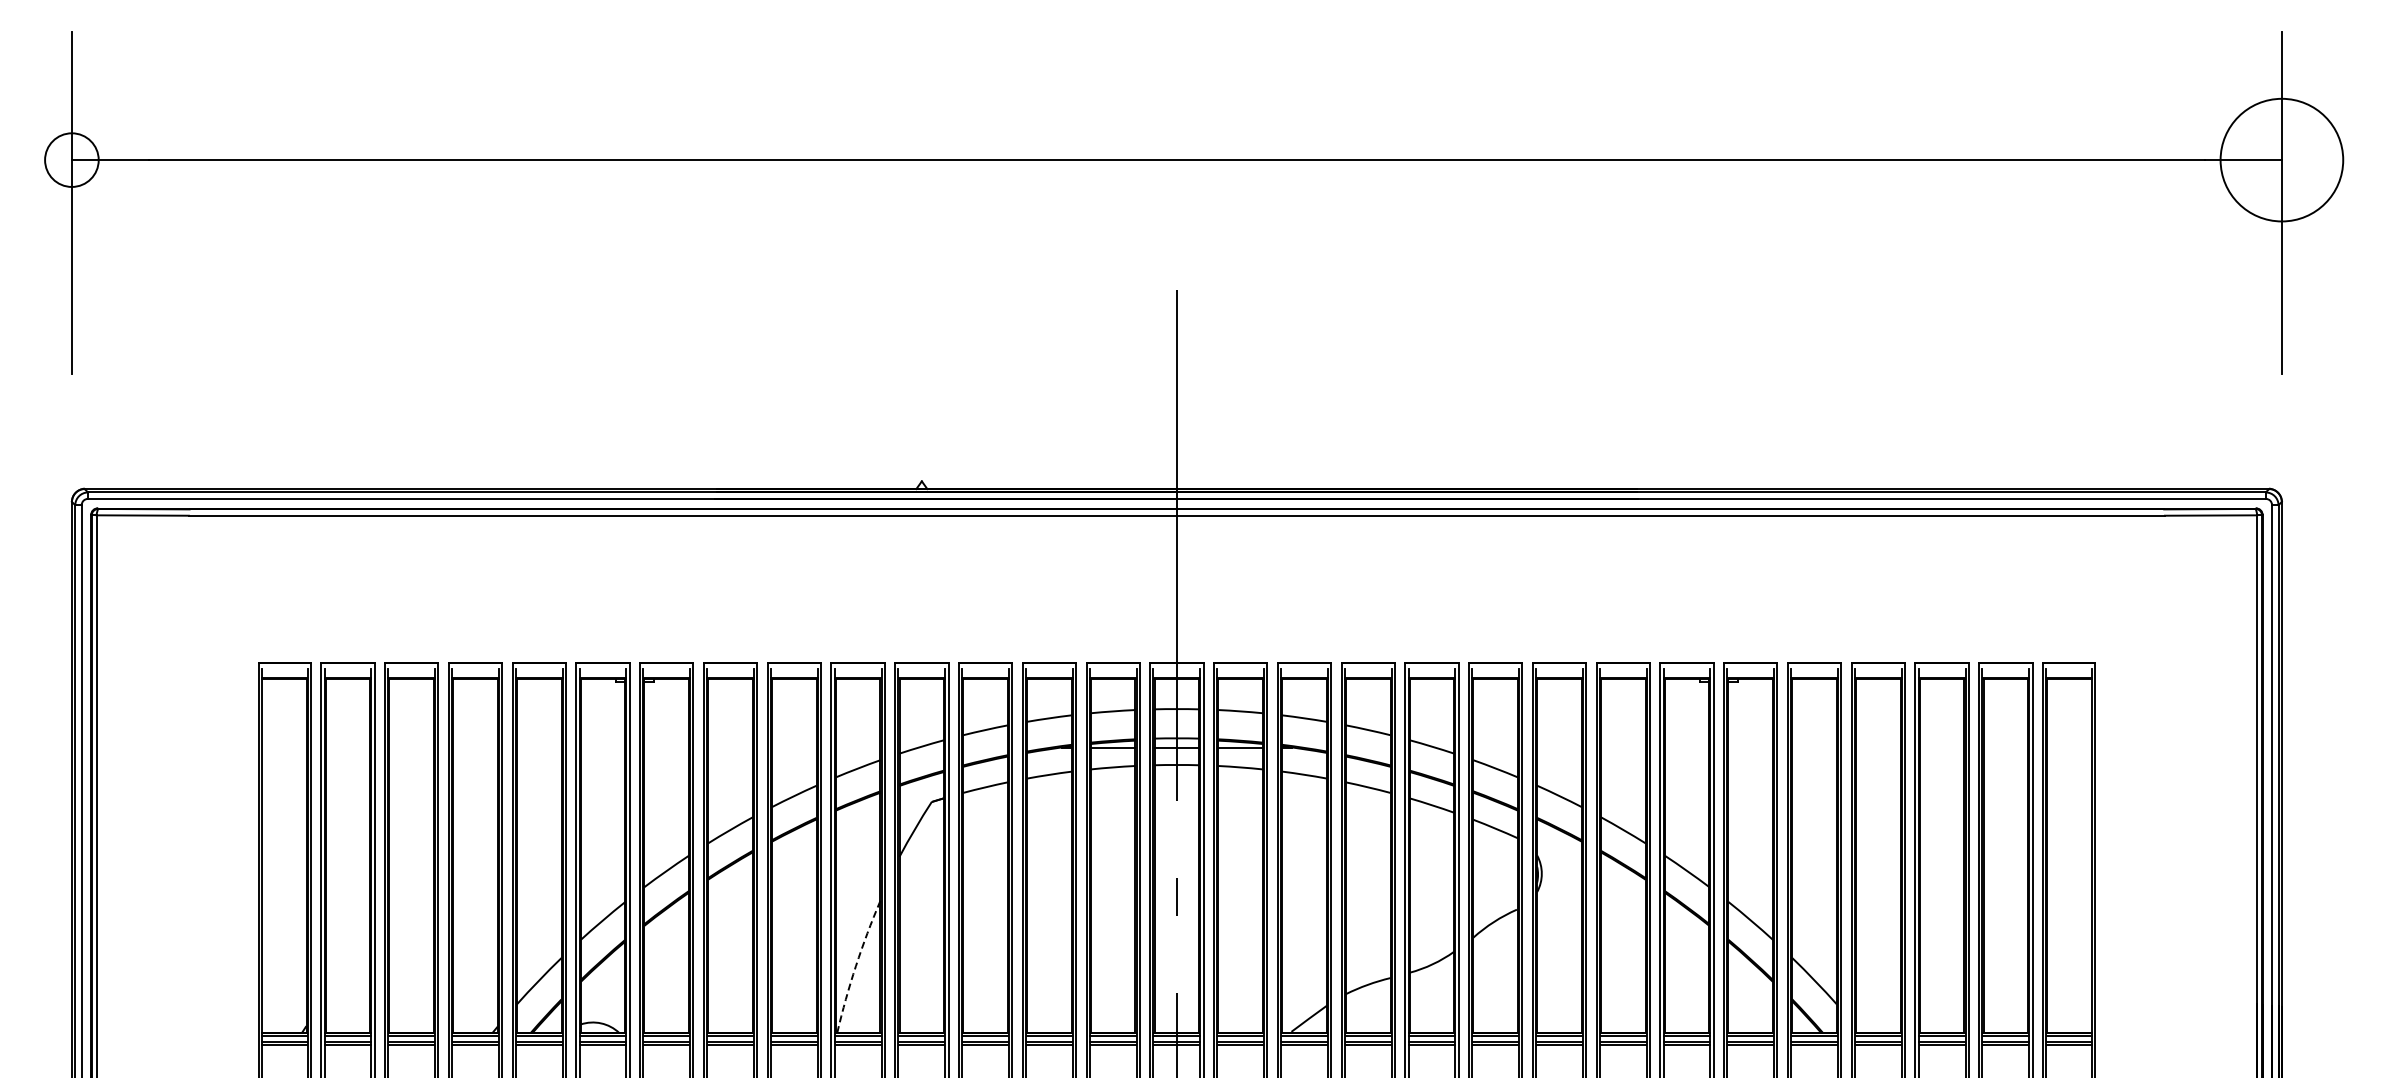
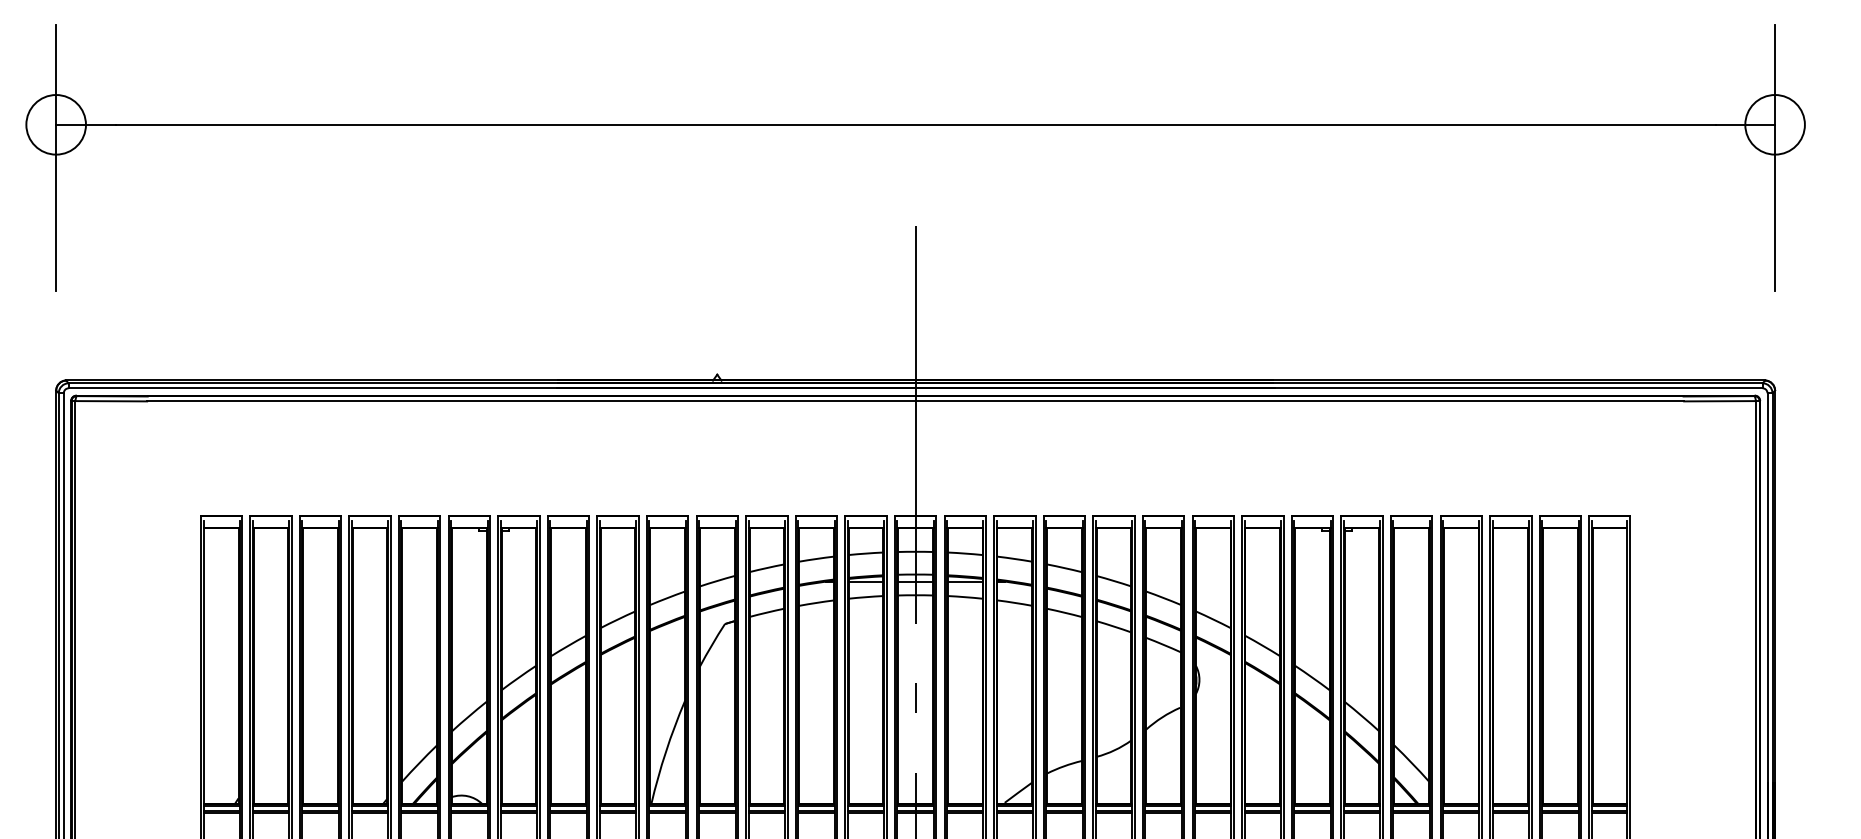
circle: (71, 159) -> (55, 124), size x1.43
circle: (2281, 159) -> (1774, 124), size x0.62
arc: (855, 966) -> (665, 752), dashed -> solid

